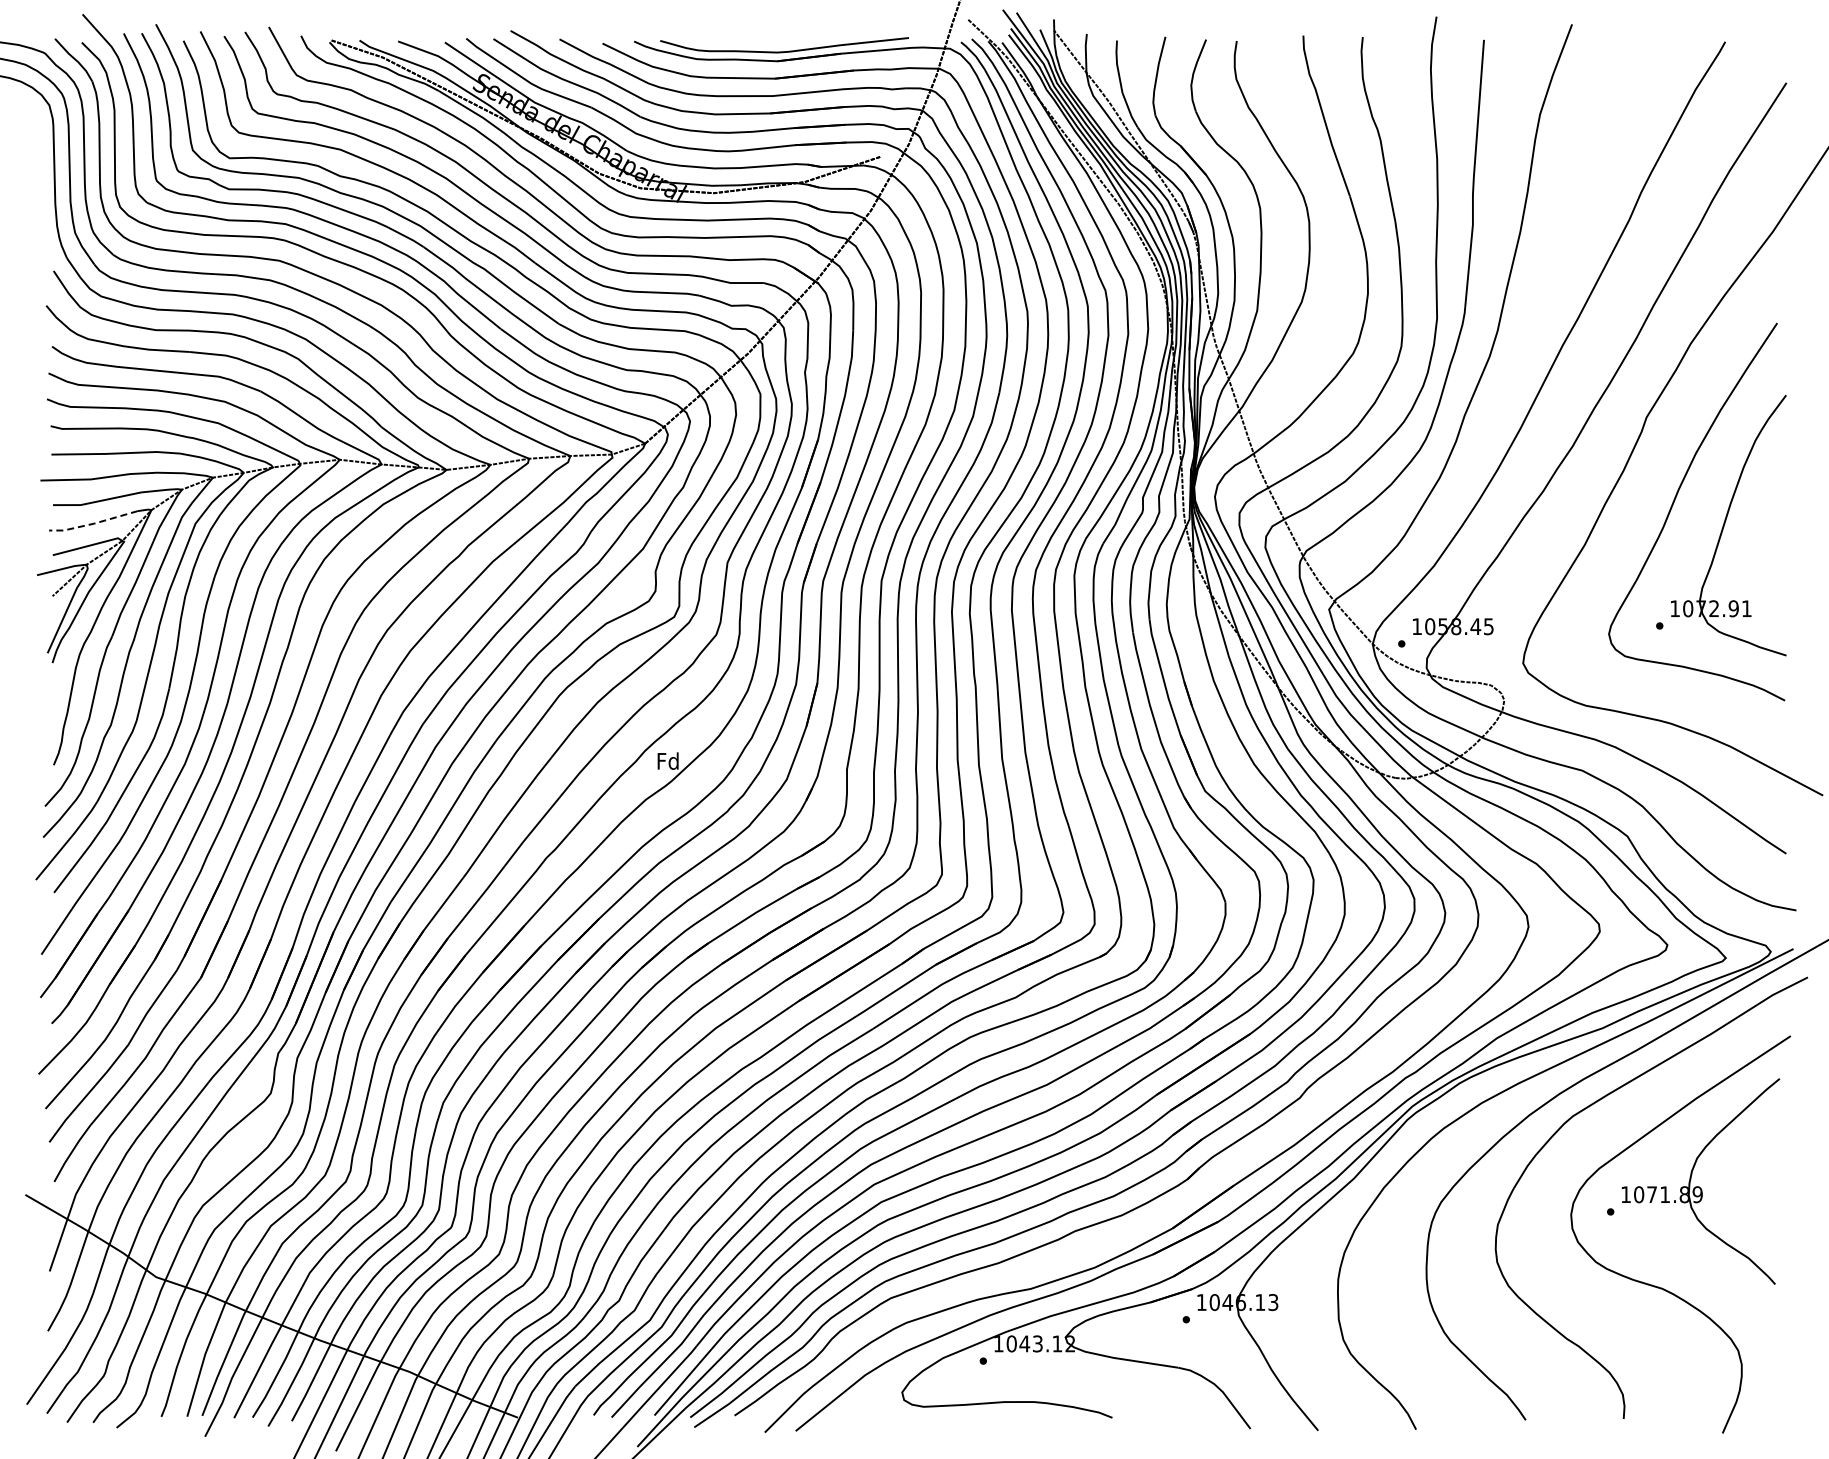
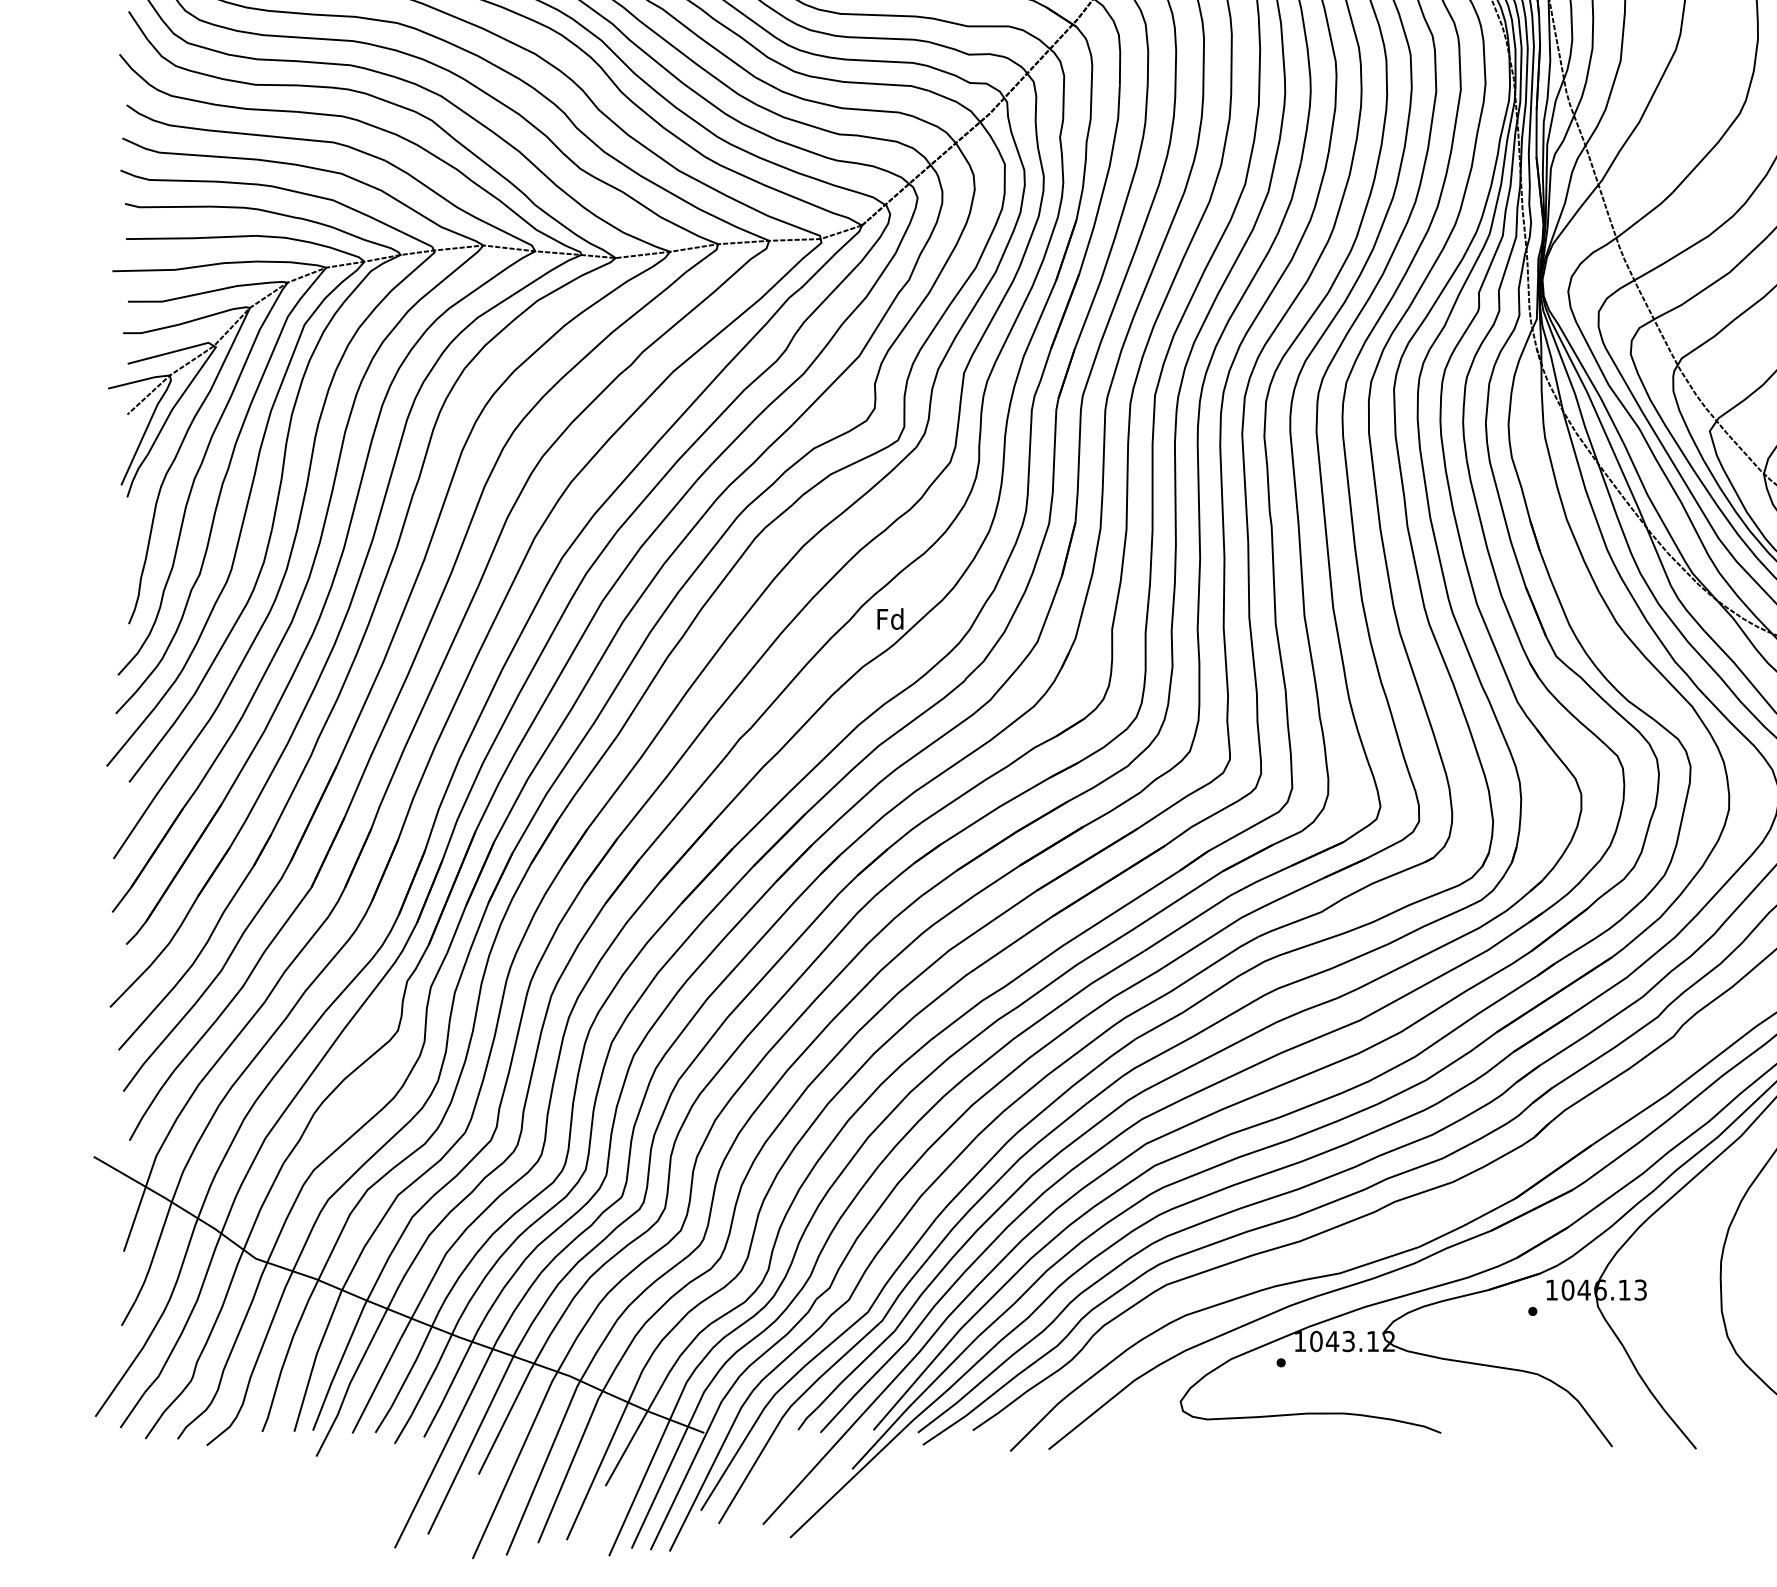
line: (93, 523) -> (178, 324), dashed -> solid

